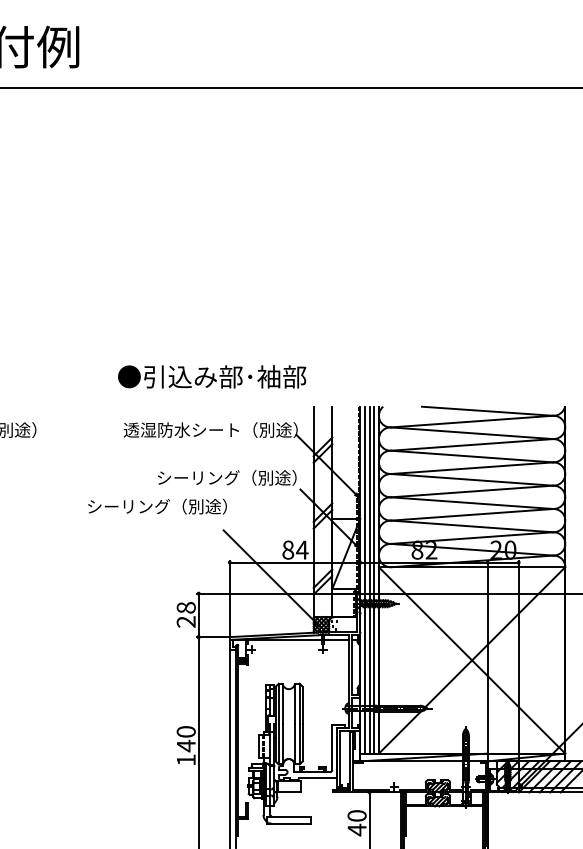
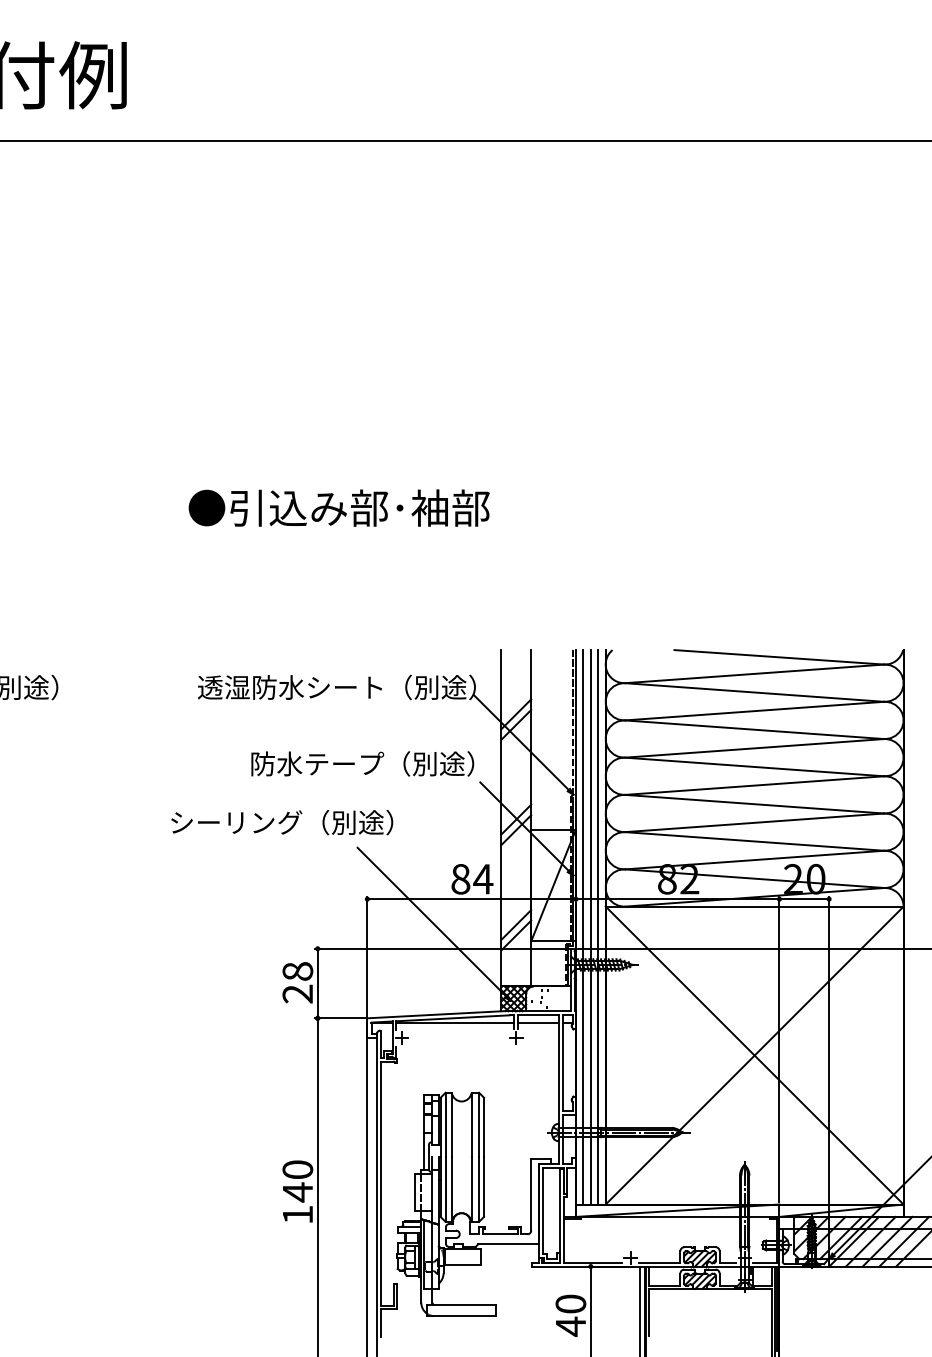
text: (212, 376) -> (339, 507), moved
text: (198, 477) -> (317, 763), シーリング（別途） -> 防水テープ（別途）
text: (157, 506) -> (282, 822), moved

